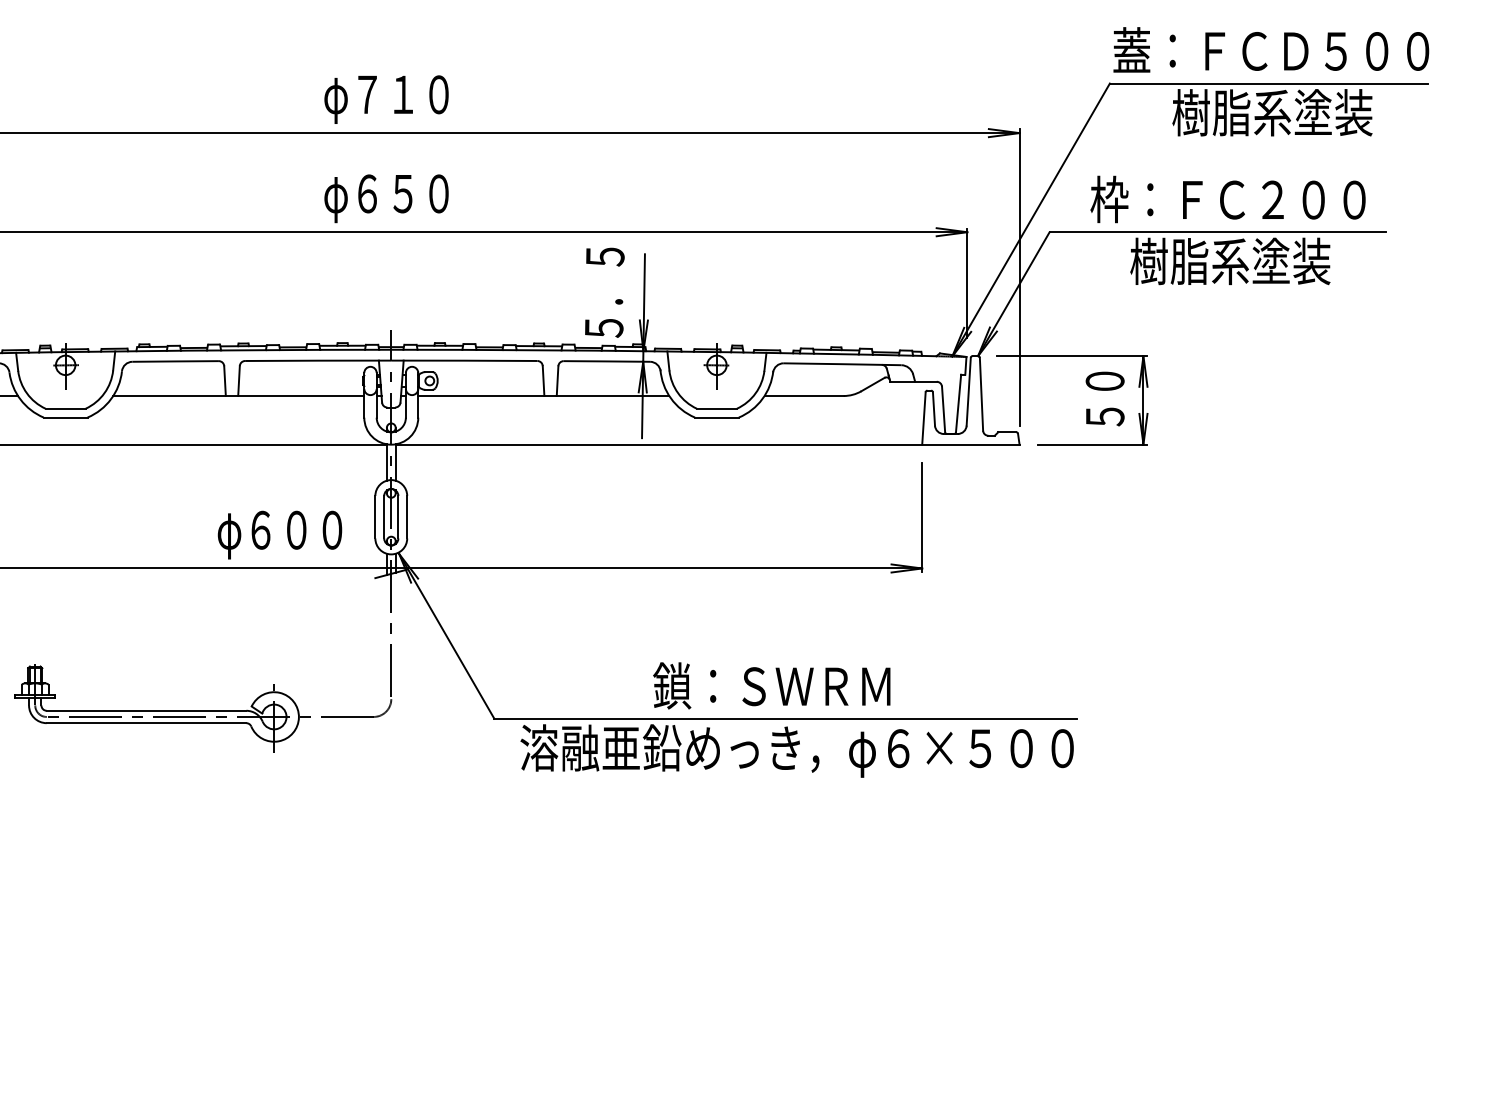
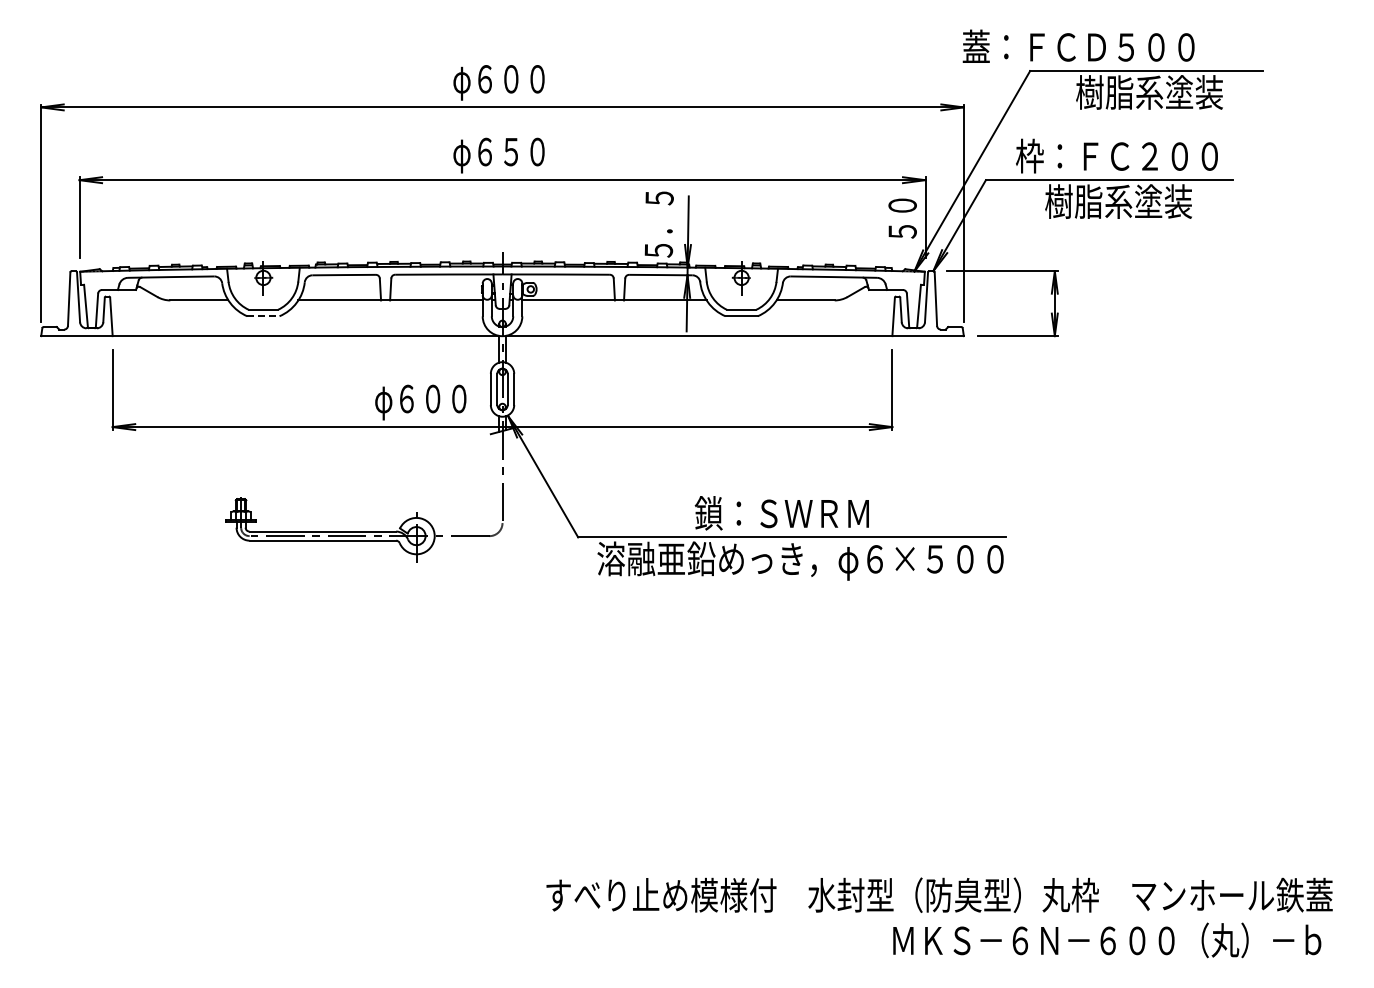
text: (1271, 48) -> (1078, 45), moved
text: (385, 95) -> (498, 79), φ７１０ -> φ６００
text: (1104, 398) -> (902, 218), moved
line: (65, 417) -> (263, 316), solid -> dashed

